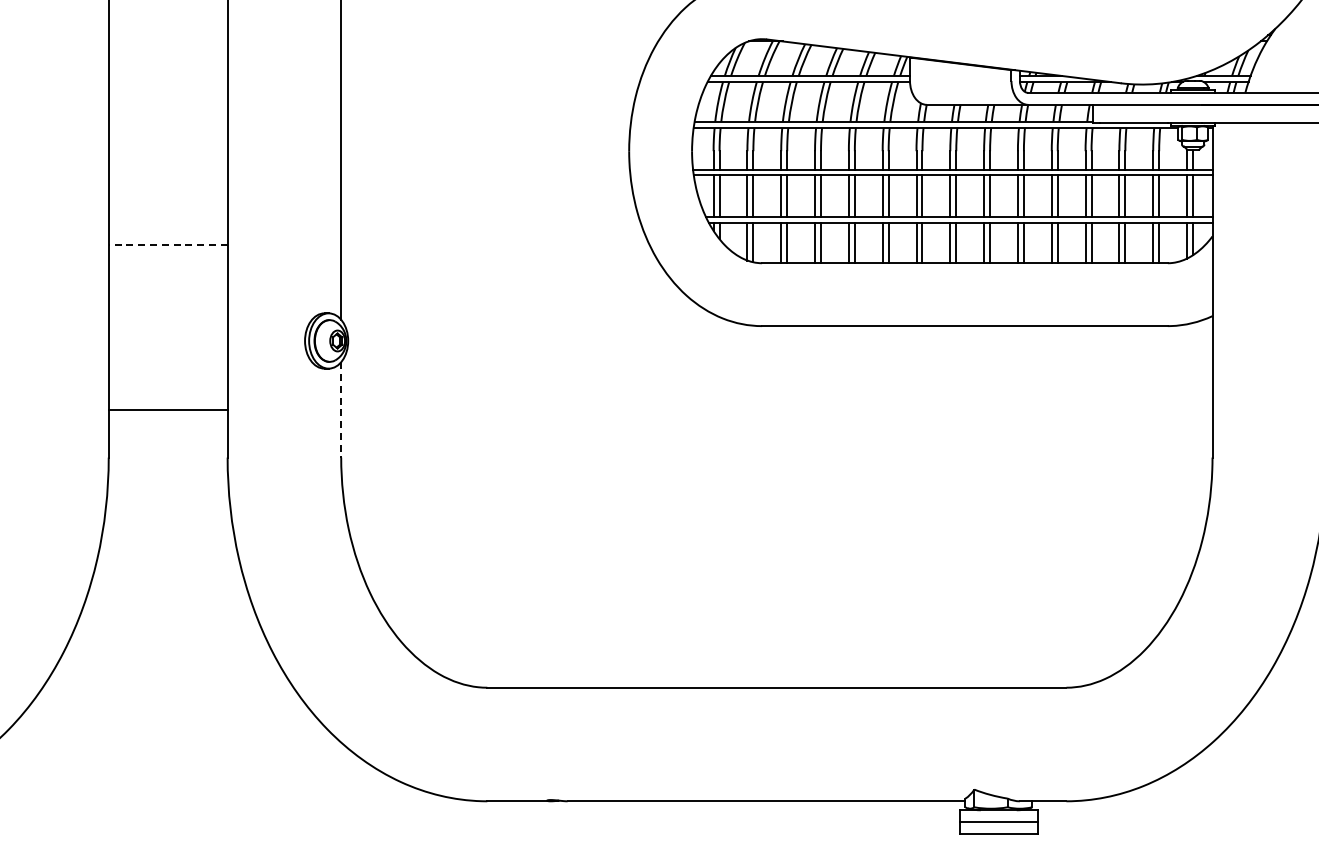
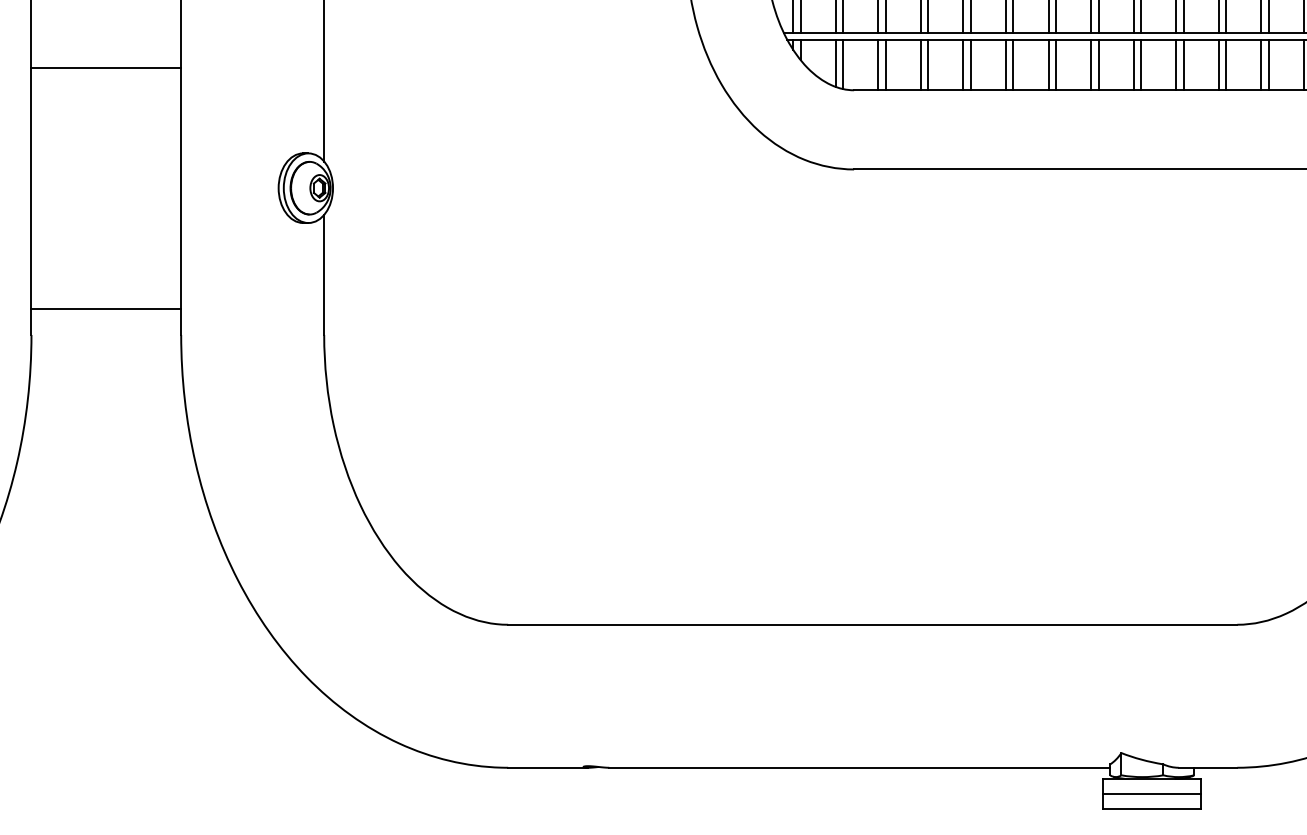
line: (167, 245) -> (105, 67), dashed -> solid
line: (167, 409) -> (105, 308), moved
line: (341, 409) -> (324, 274), dashed -> solid

